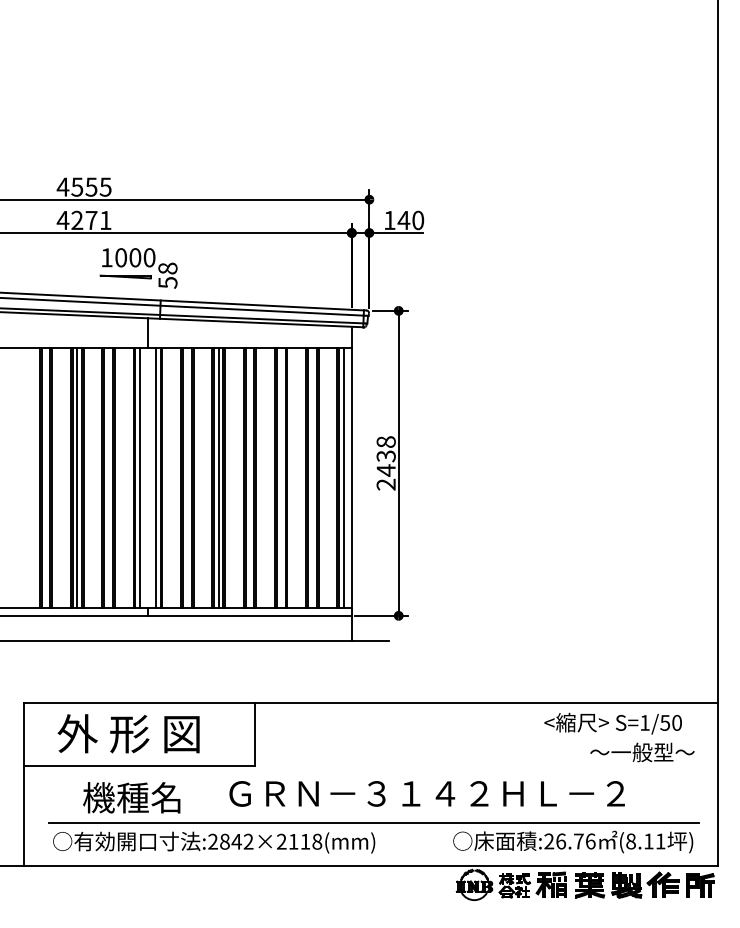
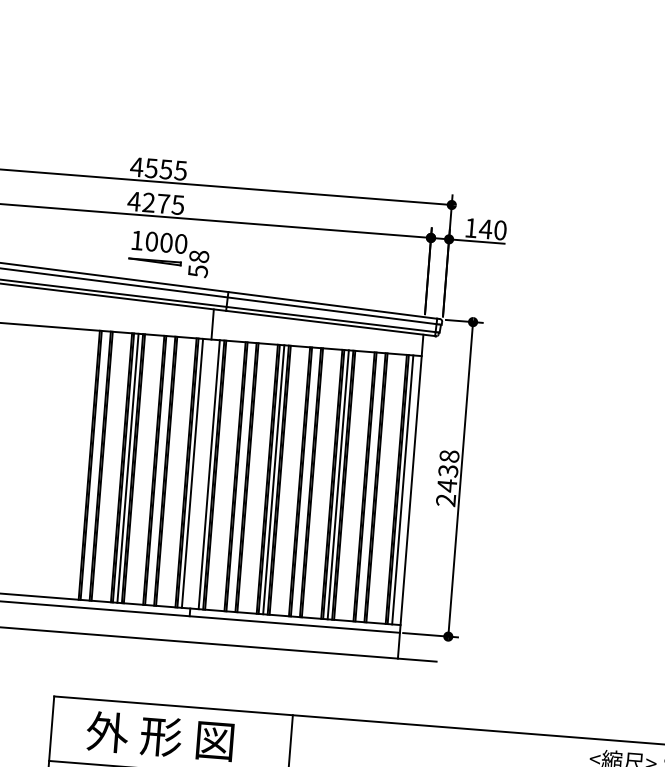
text: (105, 220) -> (177, 205), 4271 -> 4275
part: (138, 268) -> (168, 254), moved
line: (281, 477) -> (338, 484), added

